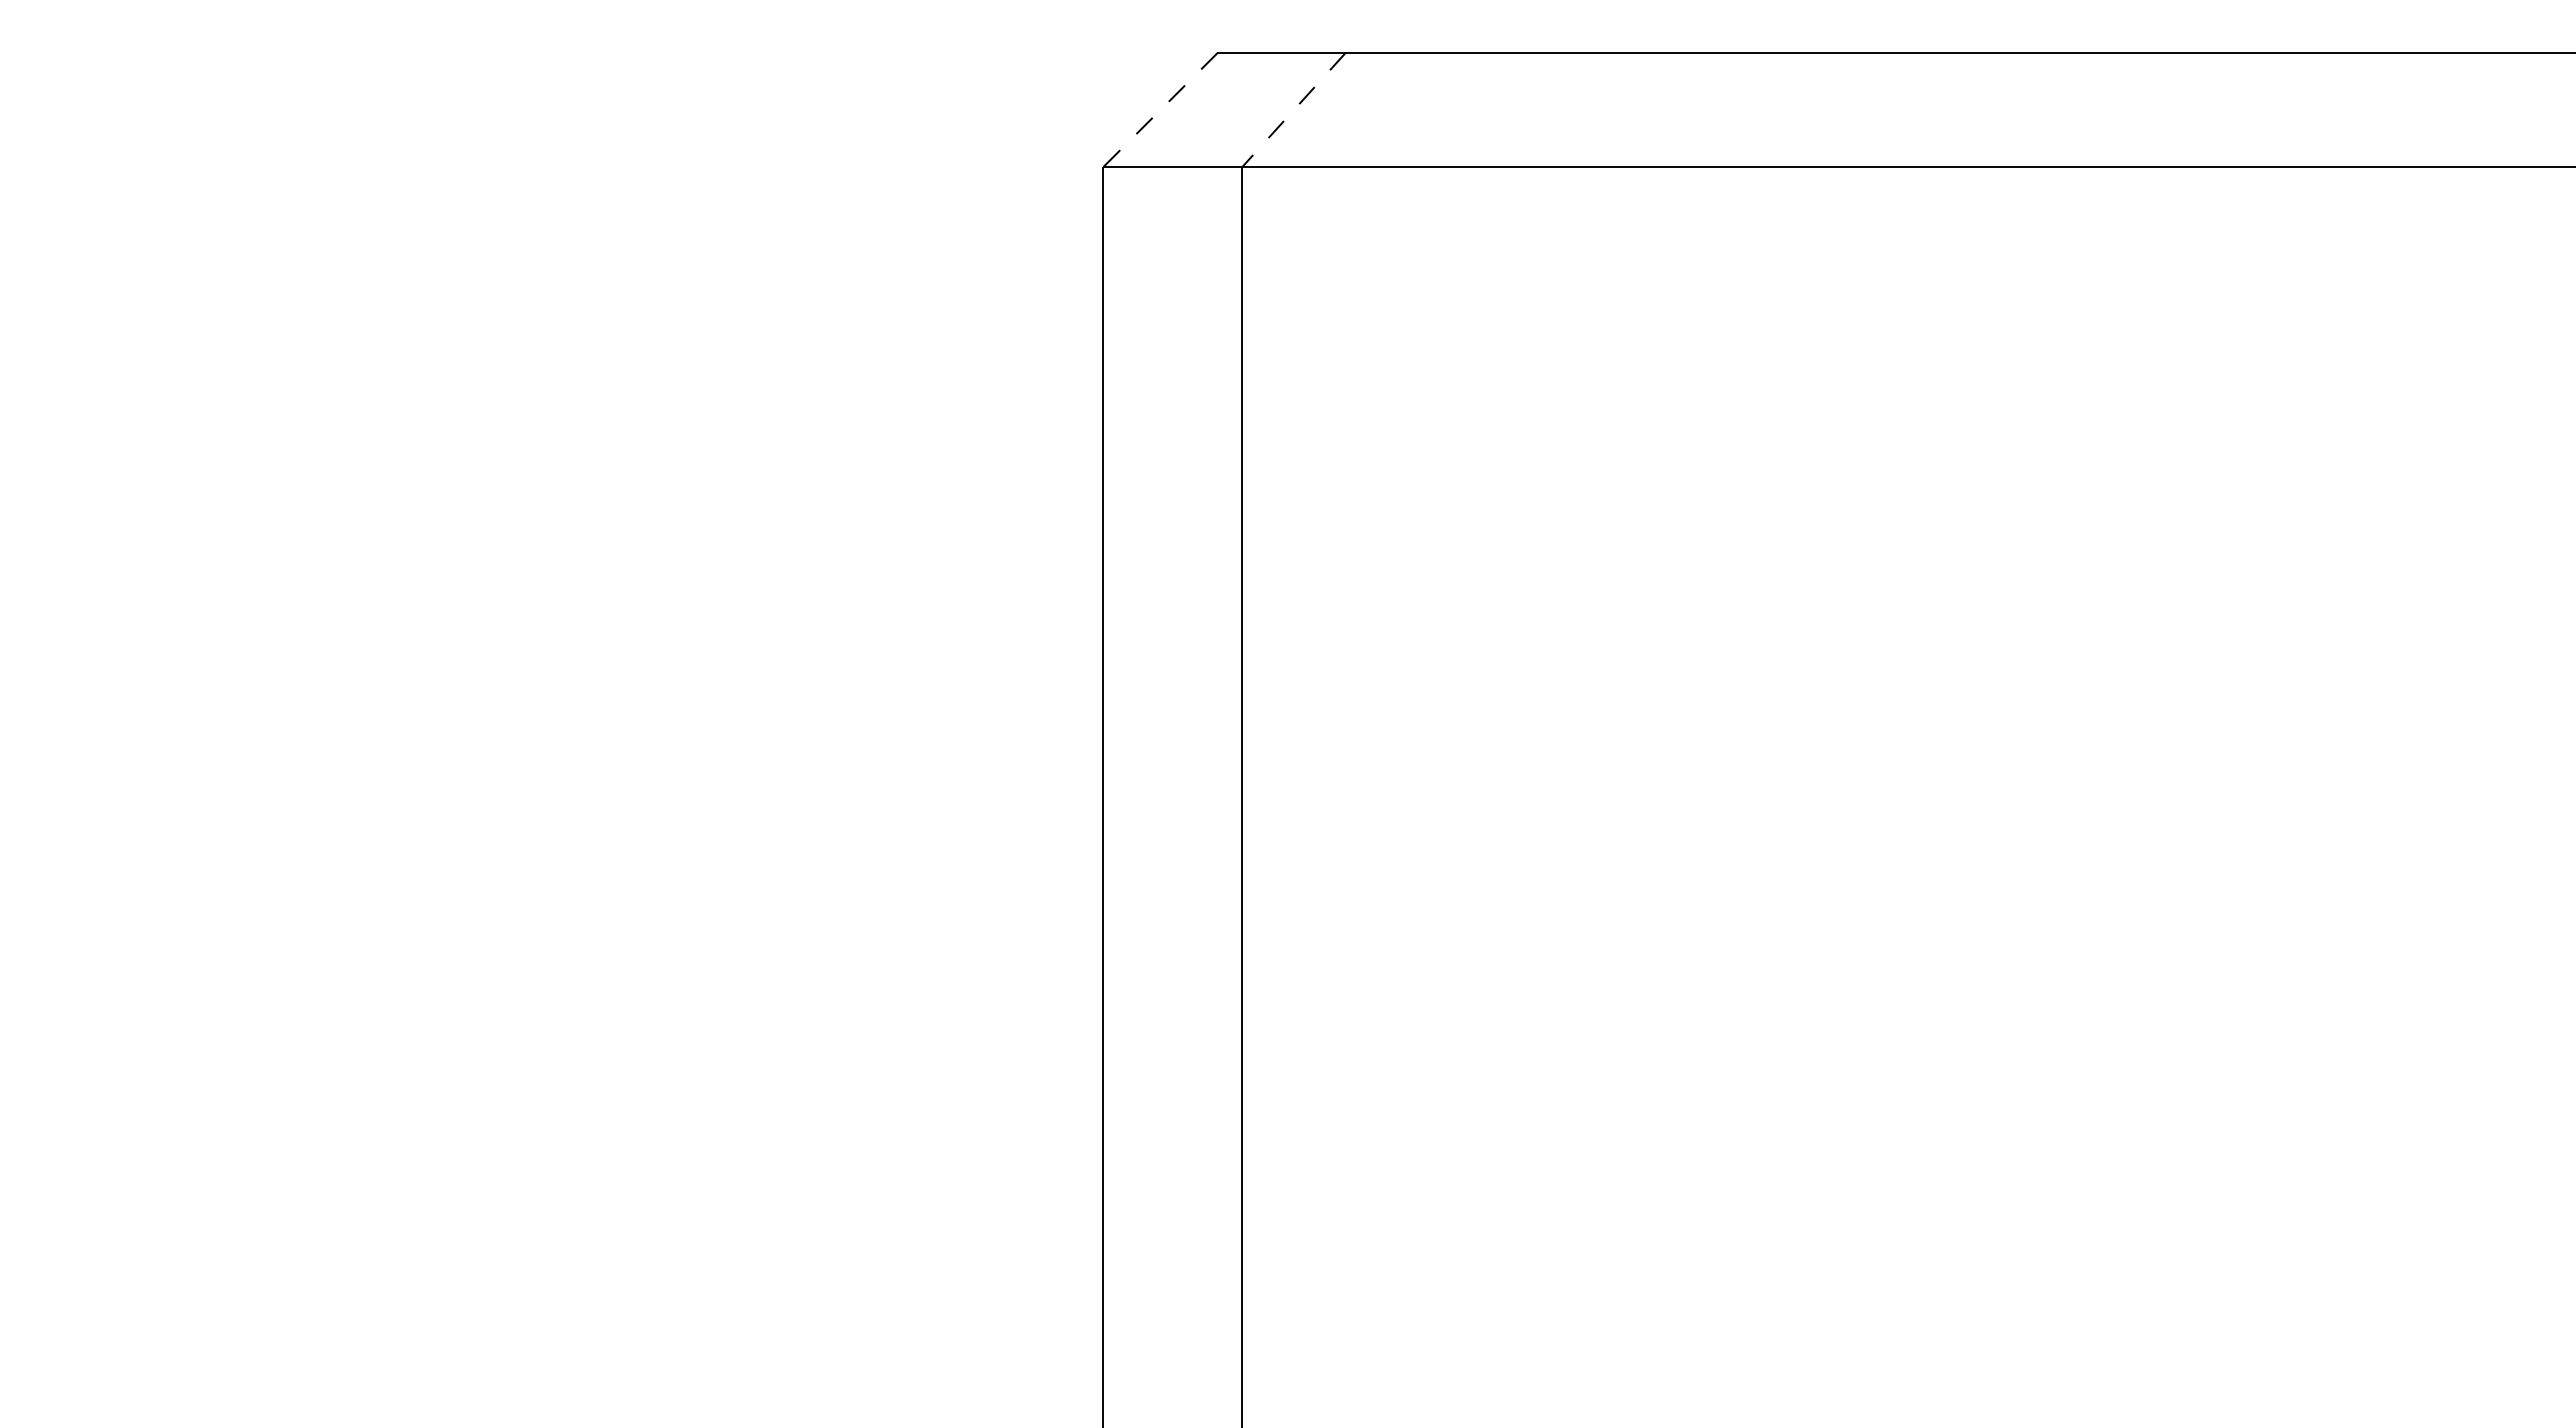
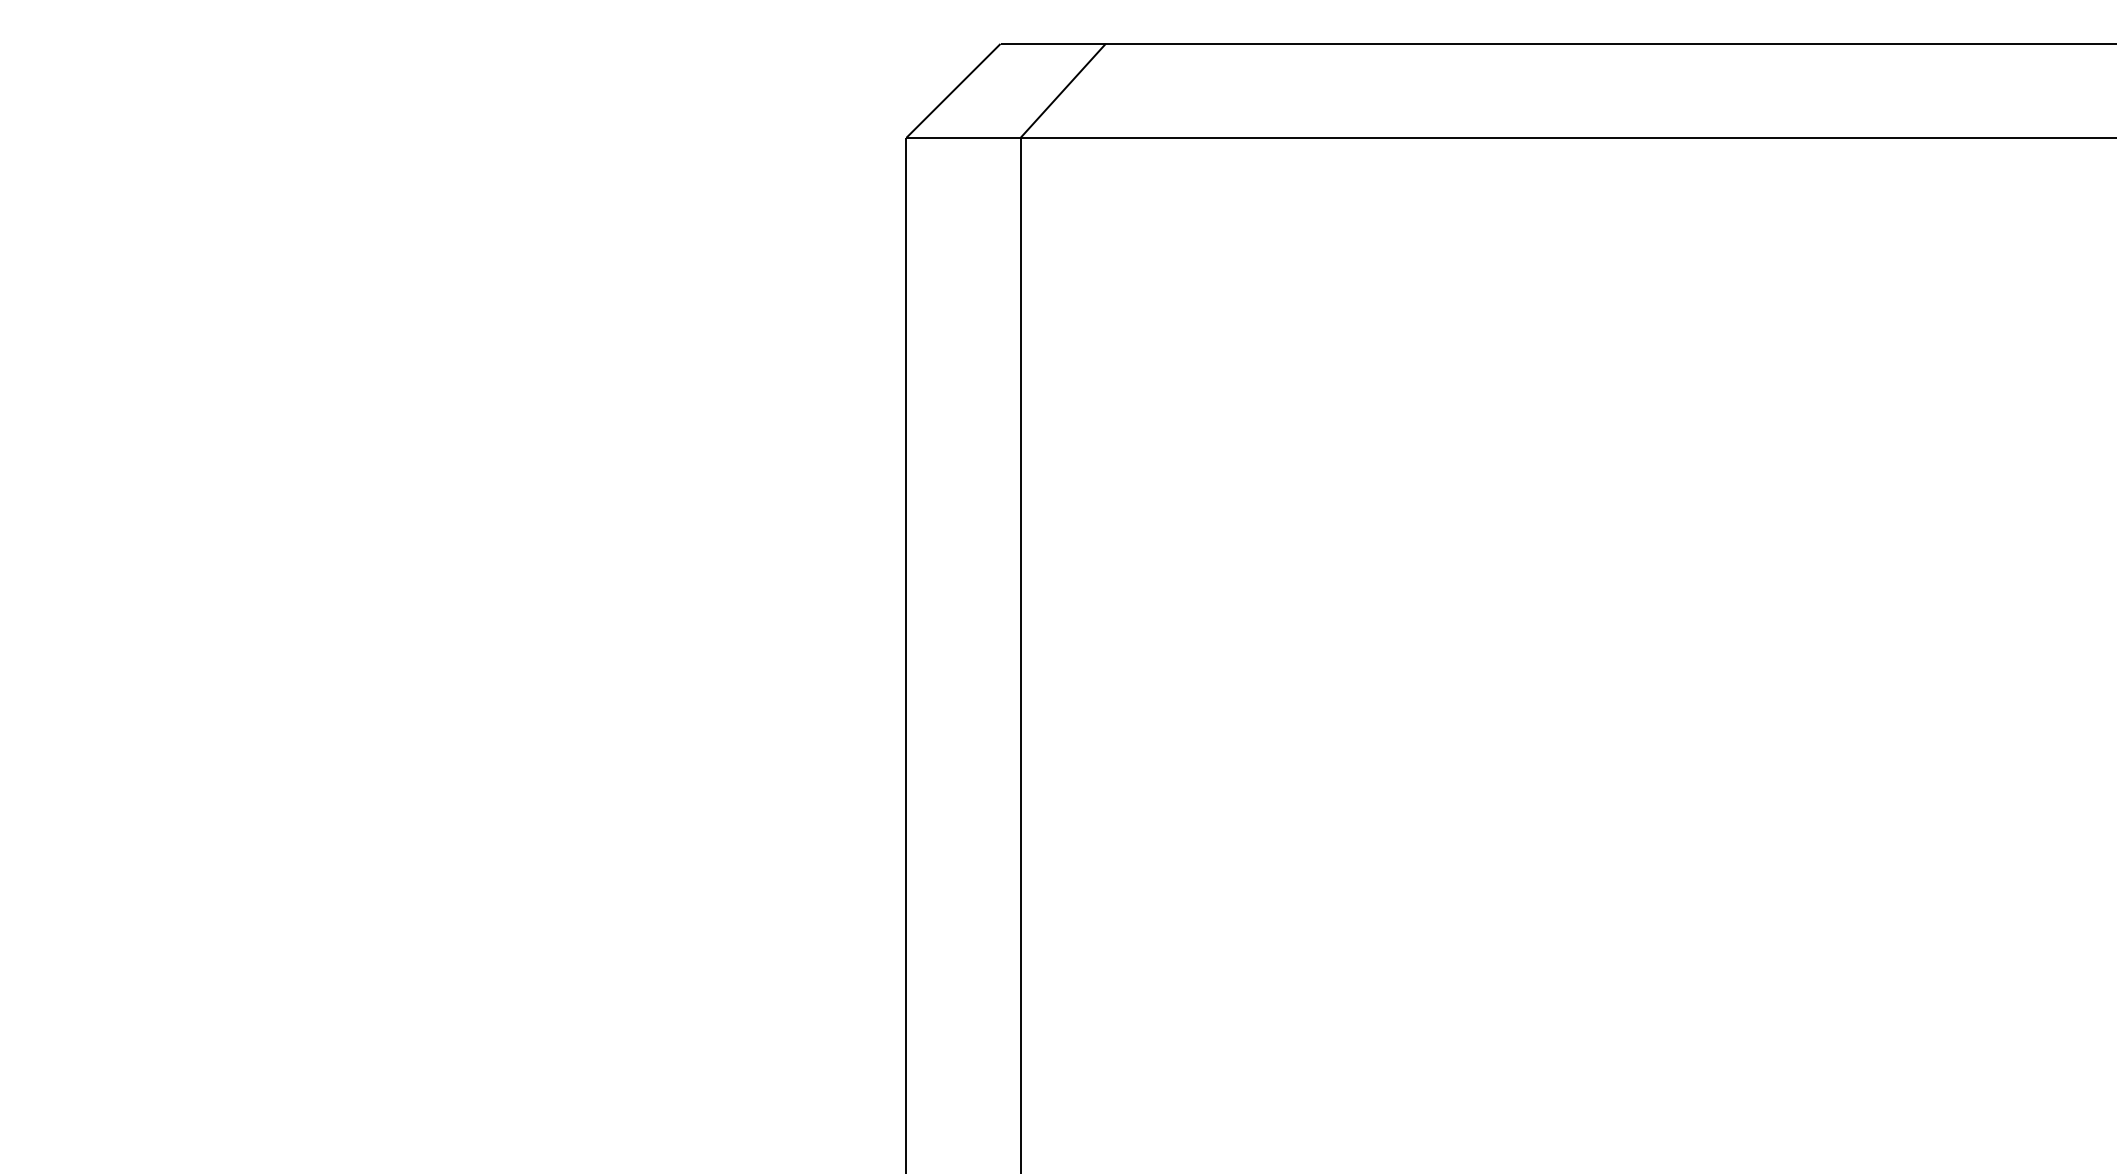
line: (1160, 110) -> (953, 91), dashed -> solid
line: (1293, 110) -> (1063, 91), dashed -> solid

